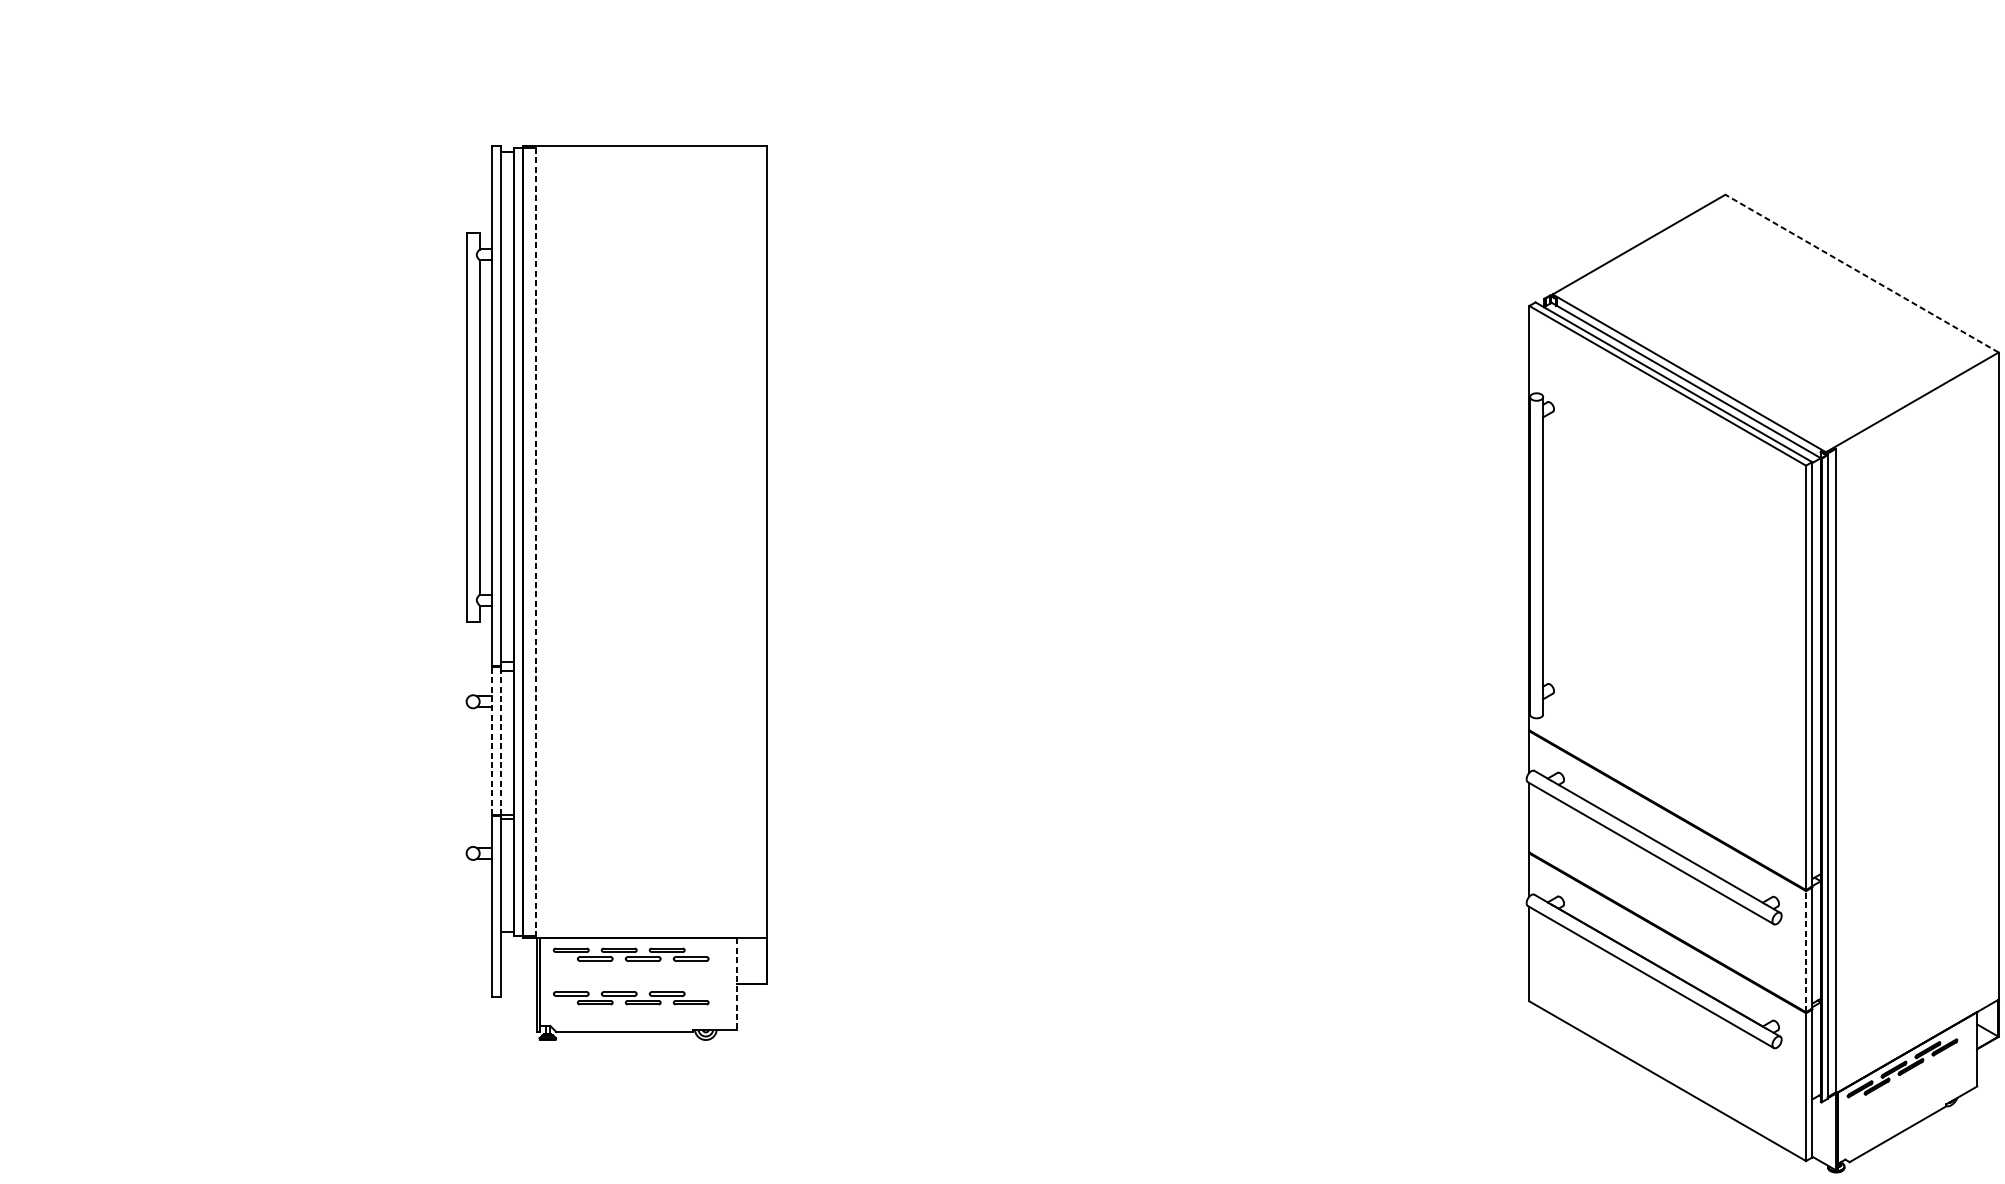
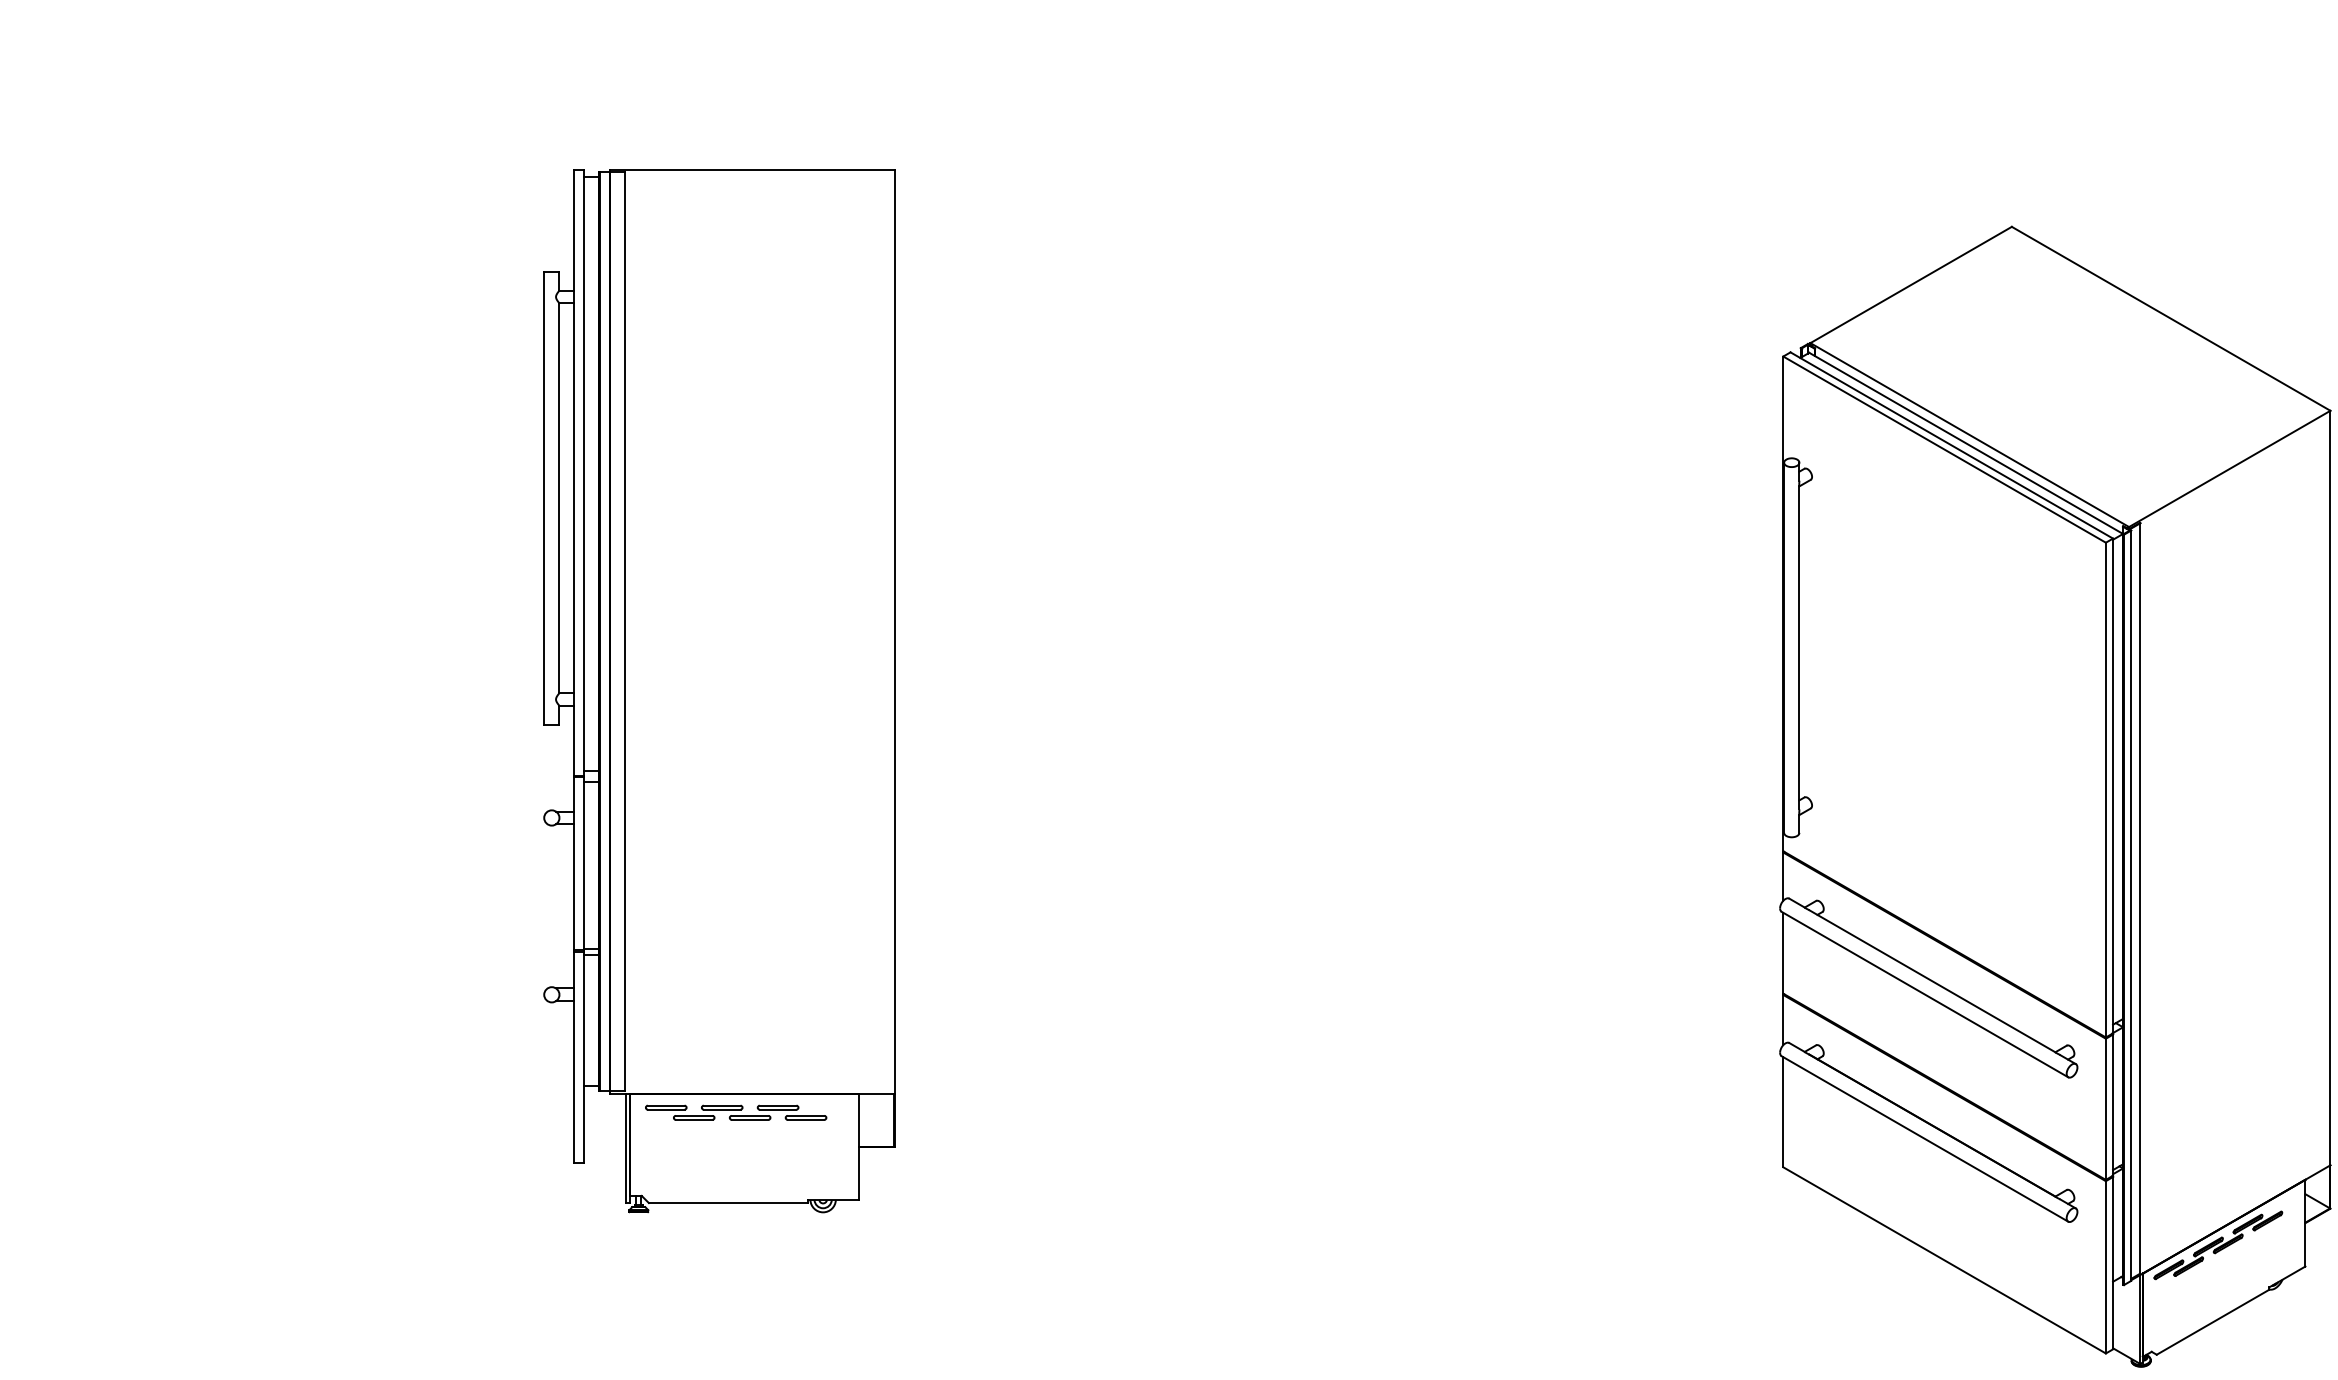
line: (1862, 273) -> (2171, 318), dashed -> solid
line: (536, 542) -> (625, 632), dashed -> solid
line: (492, 740) -> (574, 863), dashed -> solid
line: (501, 740) -> (584, 863), dashed -> solid
line: (1805, 951) -> (2105, 1109), dashed -> solid
line: (737, 984) -> (859, 1147), dashed -> solid
part: (631, 998) -> (736, 1163), removed

